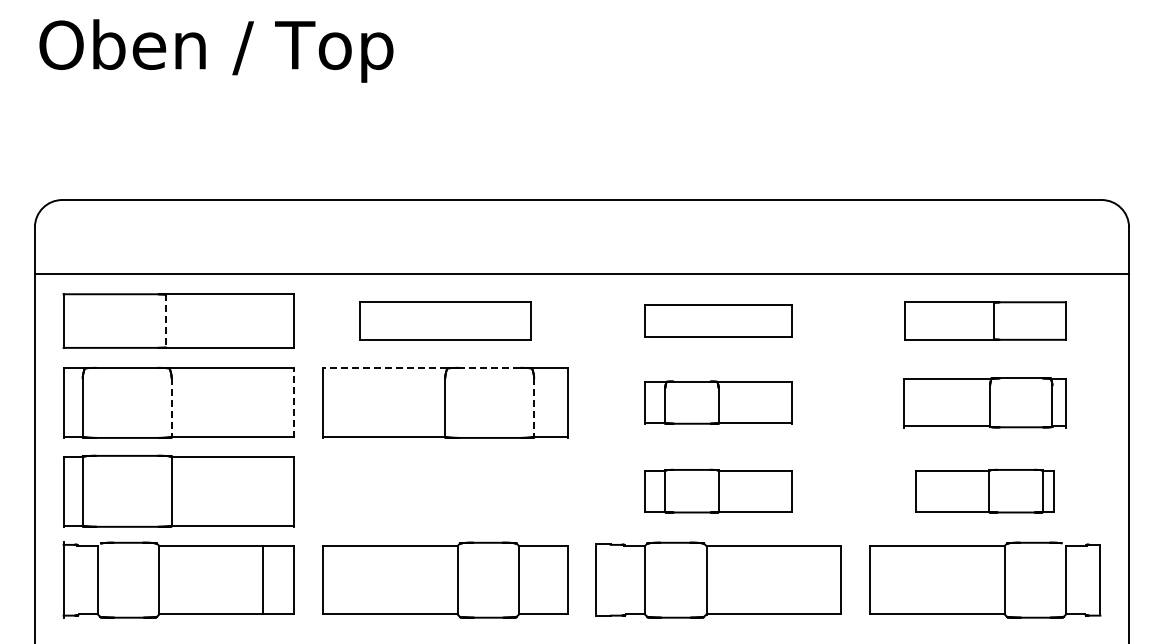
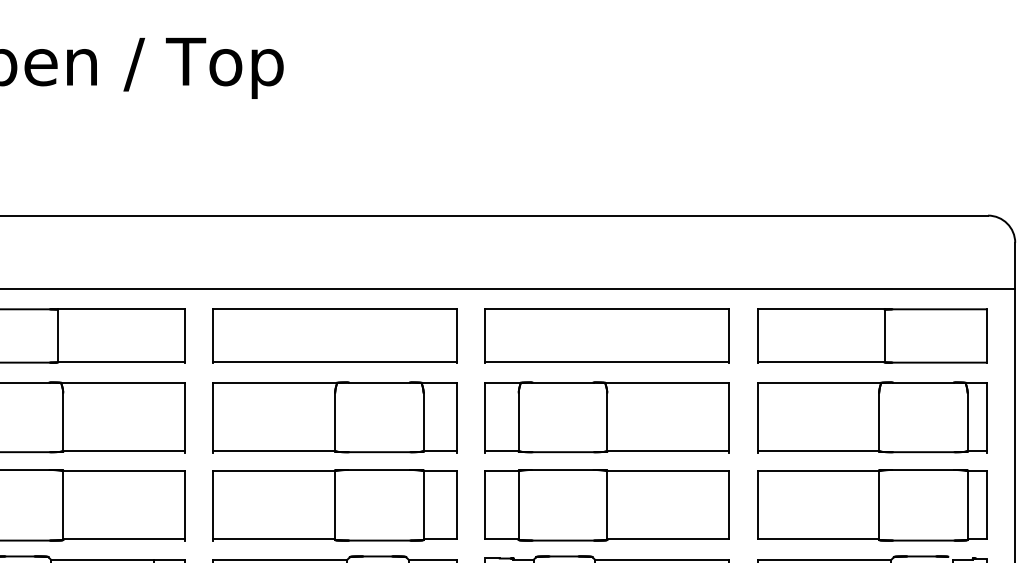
part: (445, 320) -> (335, 335), size x1.43
part: (718, 320) -> (606, 335), size x1.67
part: (985, 320) -> (872, 335), size x1.43
line: (166, 321) -> (58, 336), dashed -> solid
line: (489, 367) -> (379, 382), dashed -> solid
line: (384, 368) -> (274, 383), dashed -> solid
line: (294, 402) -> (185, 416), dashed -> solid
part: (718, 402) -> (606, 416), size x1.67
part: (984, 402) -> (871, 416), size x1.43
line: (171, 408) -> (63, 422), dashed -> solid
line: (534, 408) -> (423, 422), dashed -> solid
part: (445, 490) -> (335, 504), added
part: (718, 490) -> (606, 504), size x1.67
part: (984, 490) -> (871, 504), size x1.67

